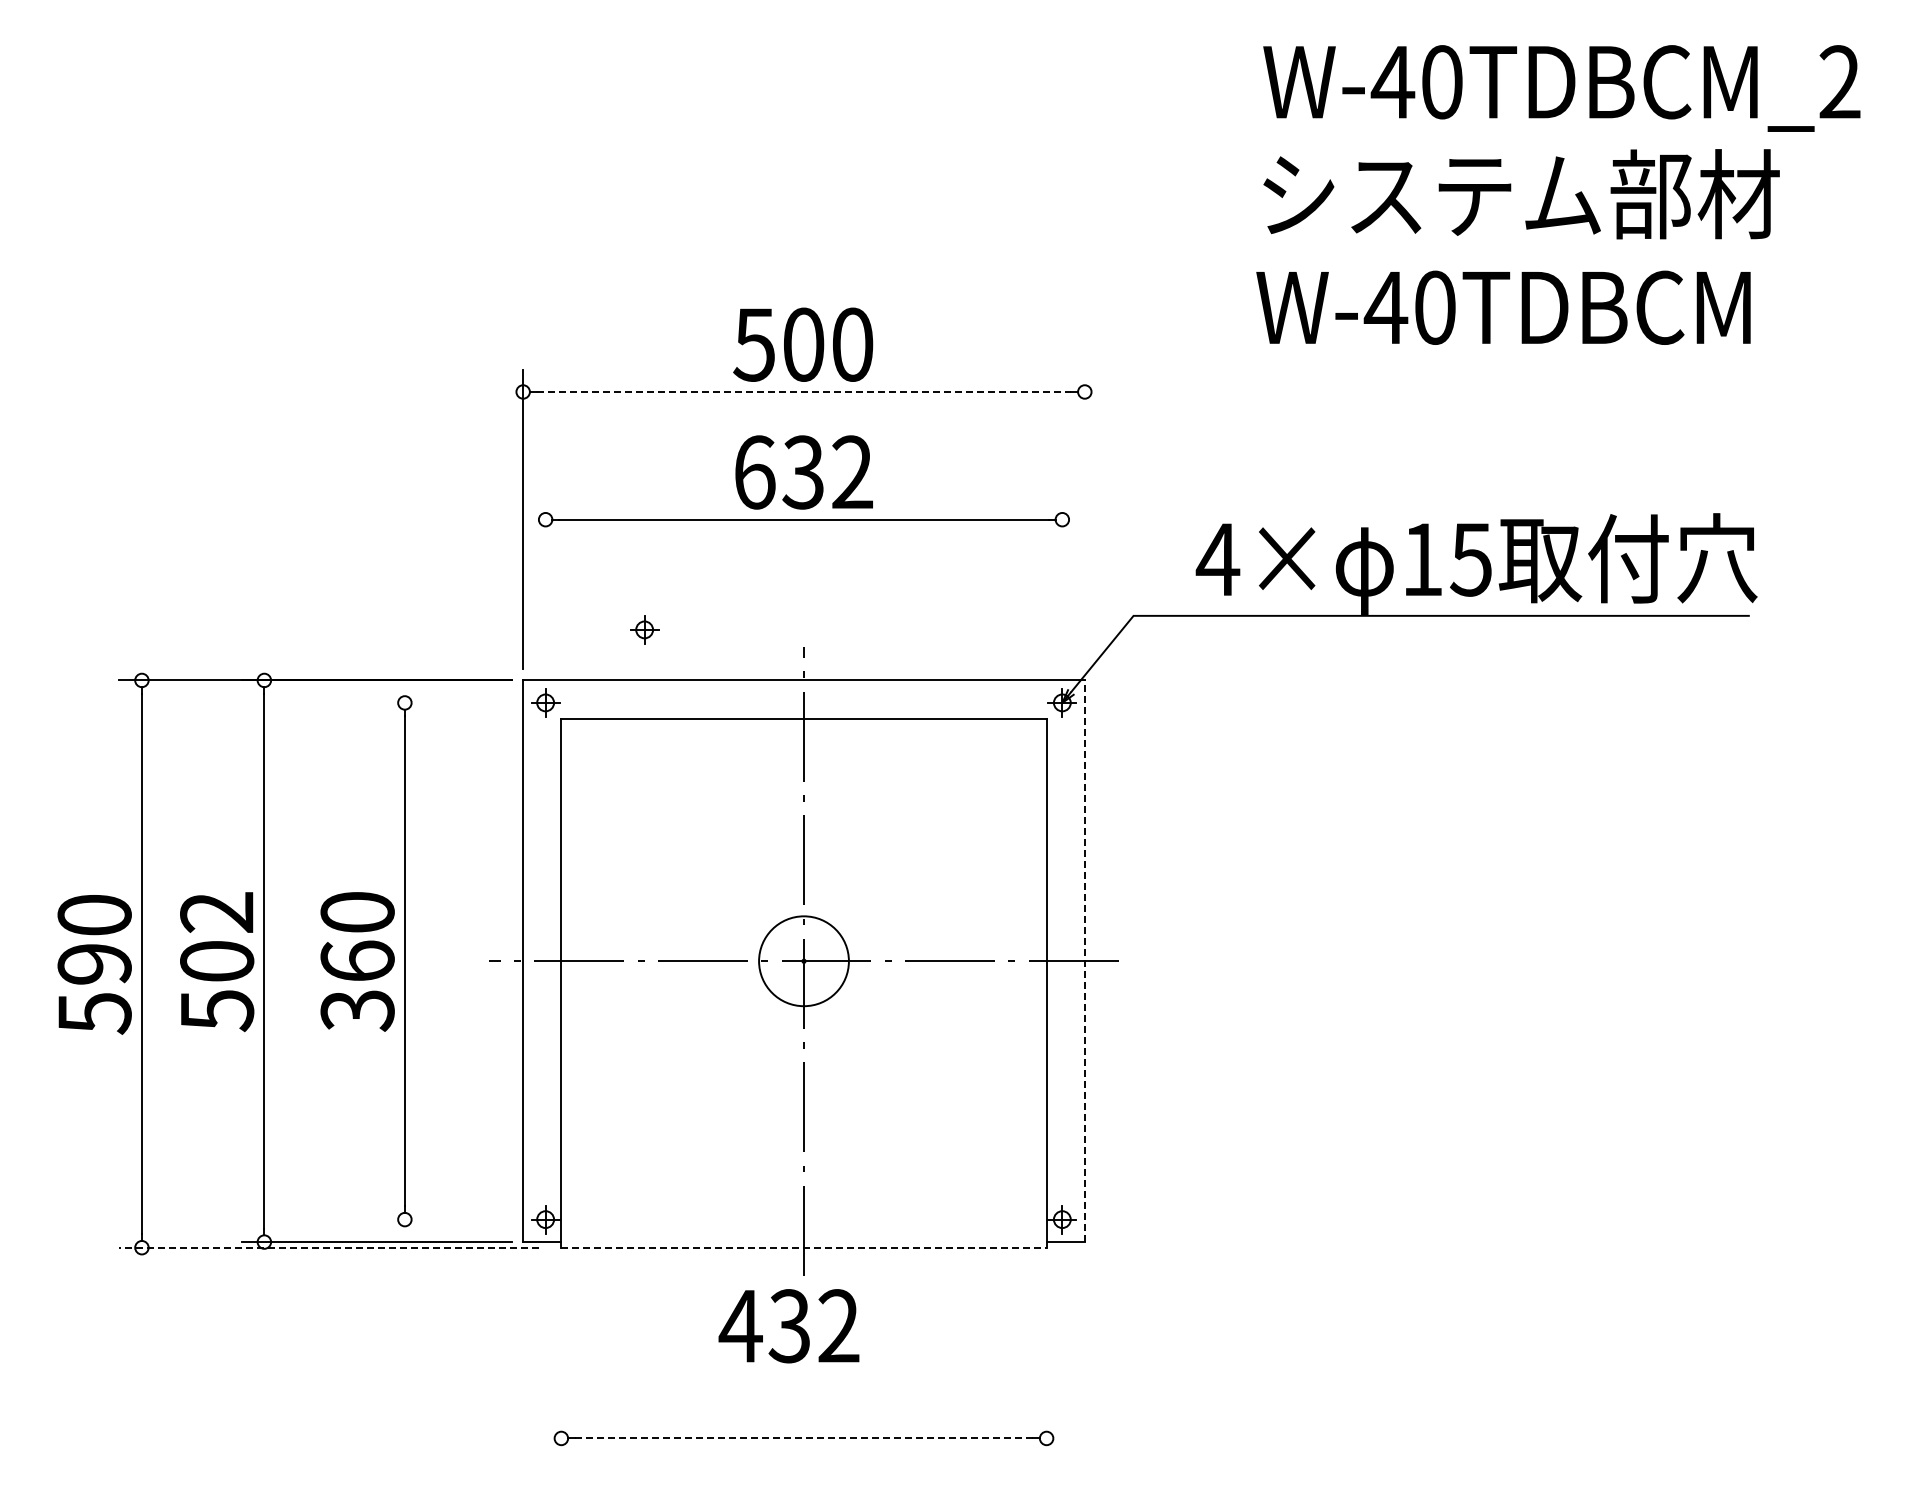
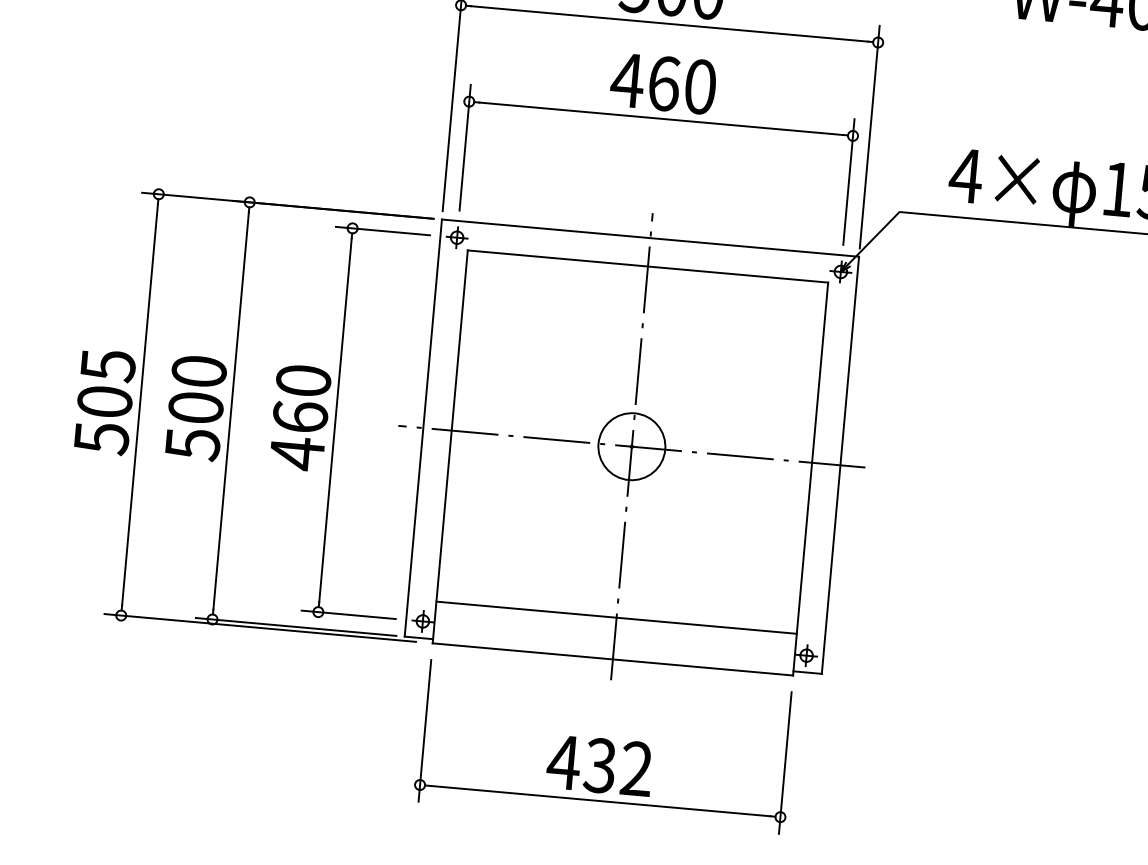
line: (804, 391) -> (670, 23), dashed -> solid
text: (802, 472) -> (663, 83), 632 -> 460
line: (1084, 519) -> (869, 137), added
line: (545, 581) -> (465, 147), added
line: (1062, 581) -> (849, 181), added
part: (644, 629) -> (535, 189), removed
line: (445, 702) -> (382, 230), added
text: (217, 912) -> (199, 371), 502 -> 500
text: (94, 939) -> (106, 383), 590 -> 505
line: (1084, 961) -> (840, 465), dashed -> solid
text: (357, 1010) -> (297, 453), 360 -> 460
line: (803, 1191) -> (616, 617), added
line: (445, 1219) -> (348, 614), added
line: (329, 1247) -> (260, 627), dashed -> solid
line: (804, 1247) -> (613, 659), dashed -> solid
text: (788, 1326) -> (599, 765), moved
line: (561, 1365) -> (425, 730), added
line: (1046, 1365) -> (785, 762), added
line: (804, 1438) -> (600, 801), dashed -> solid

